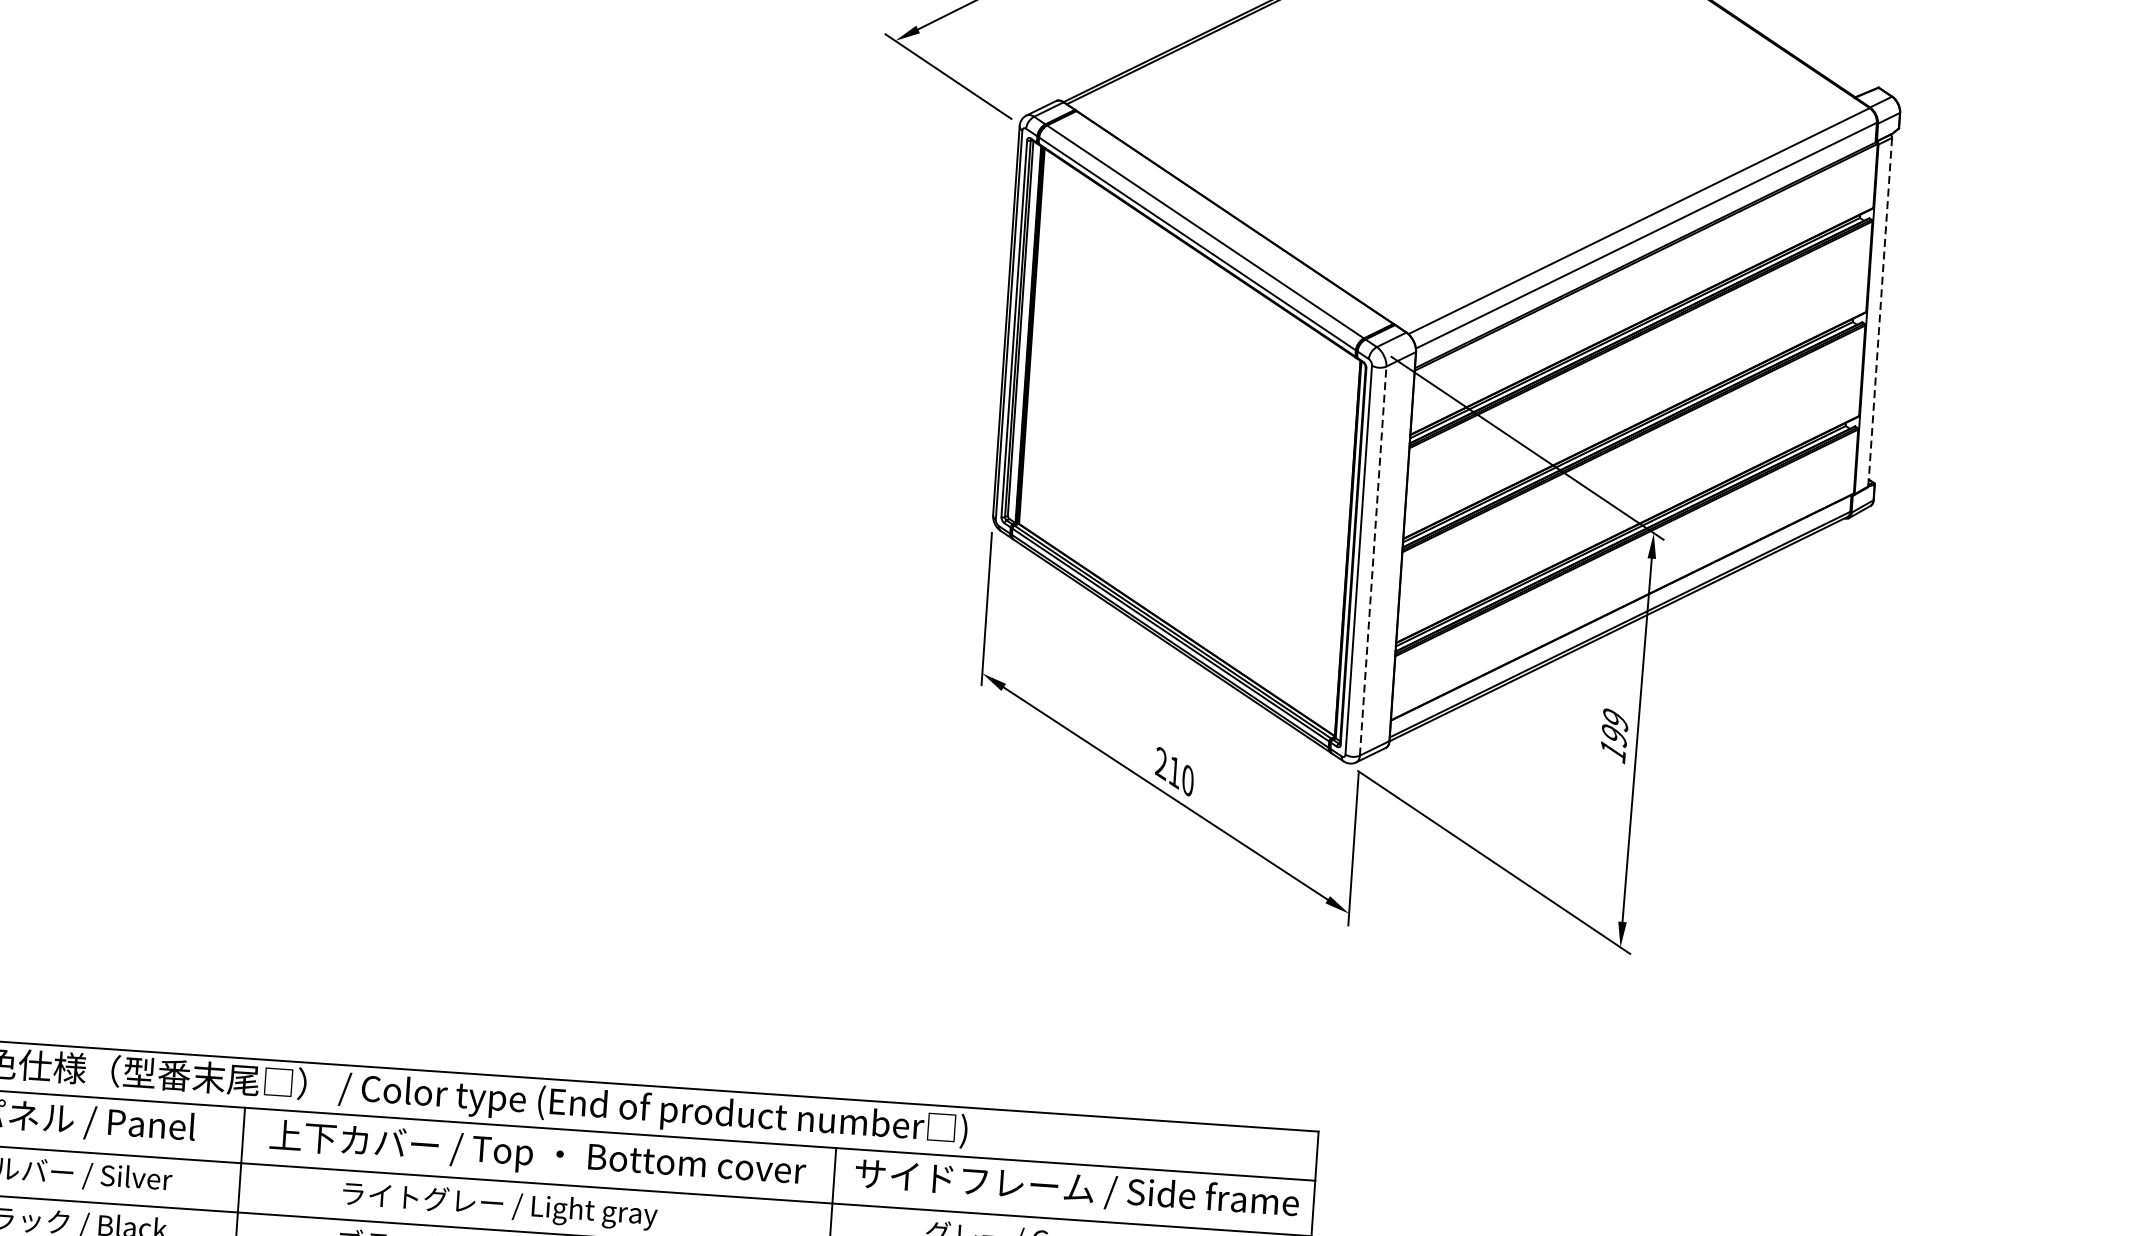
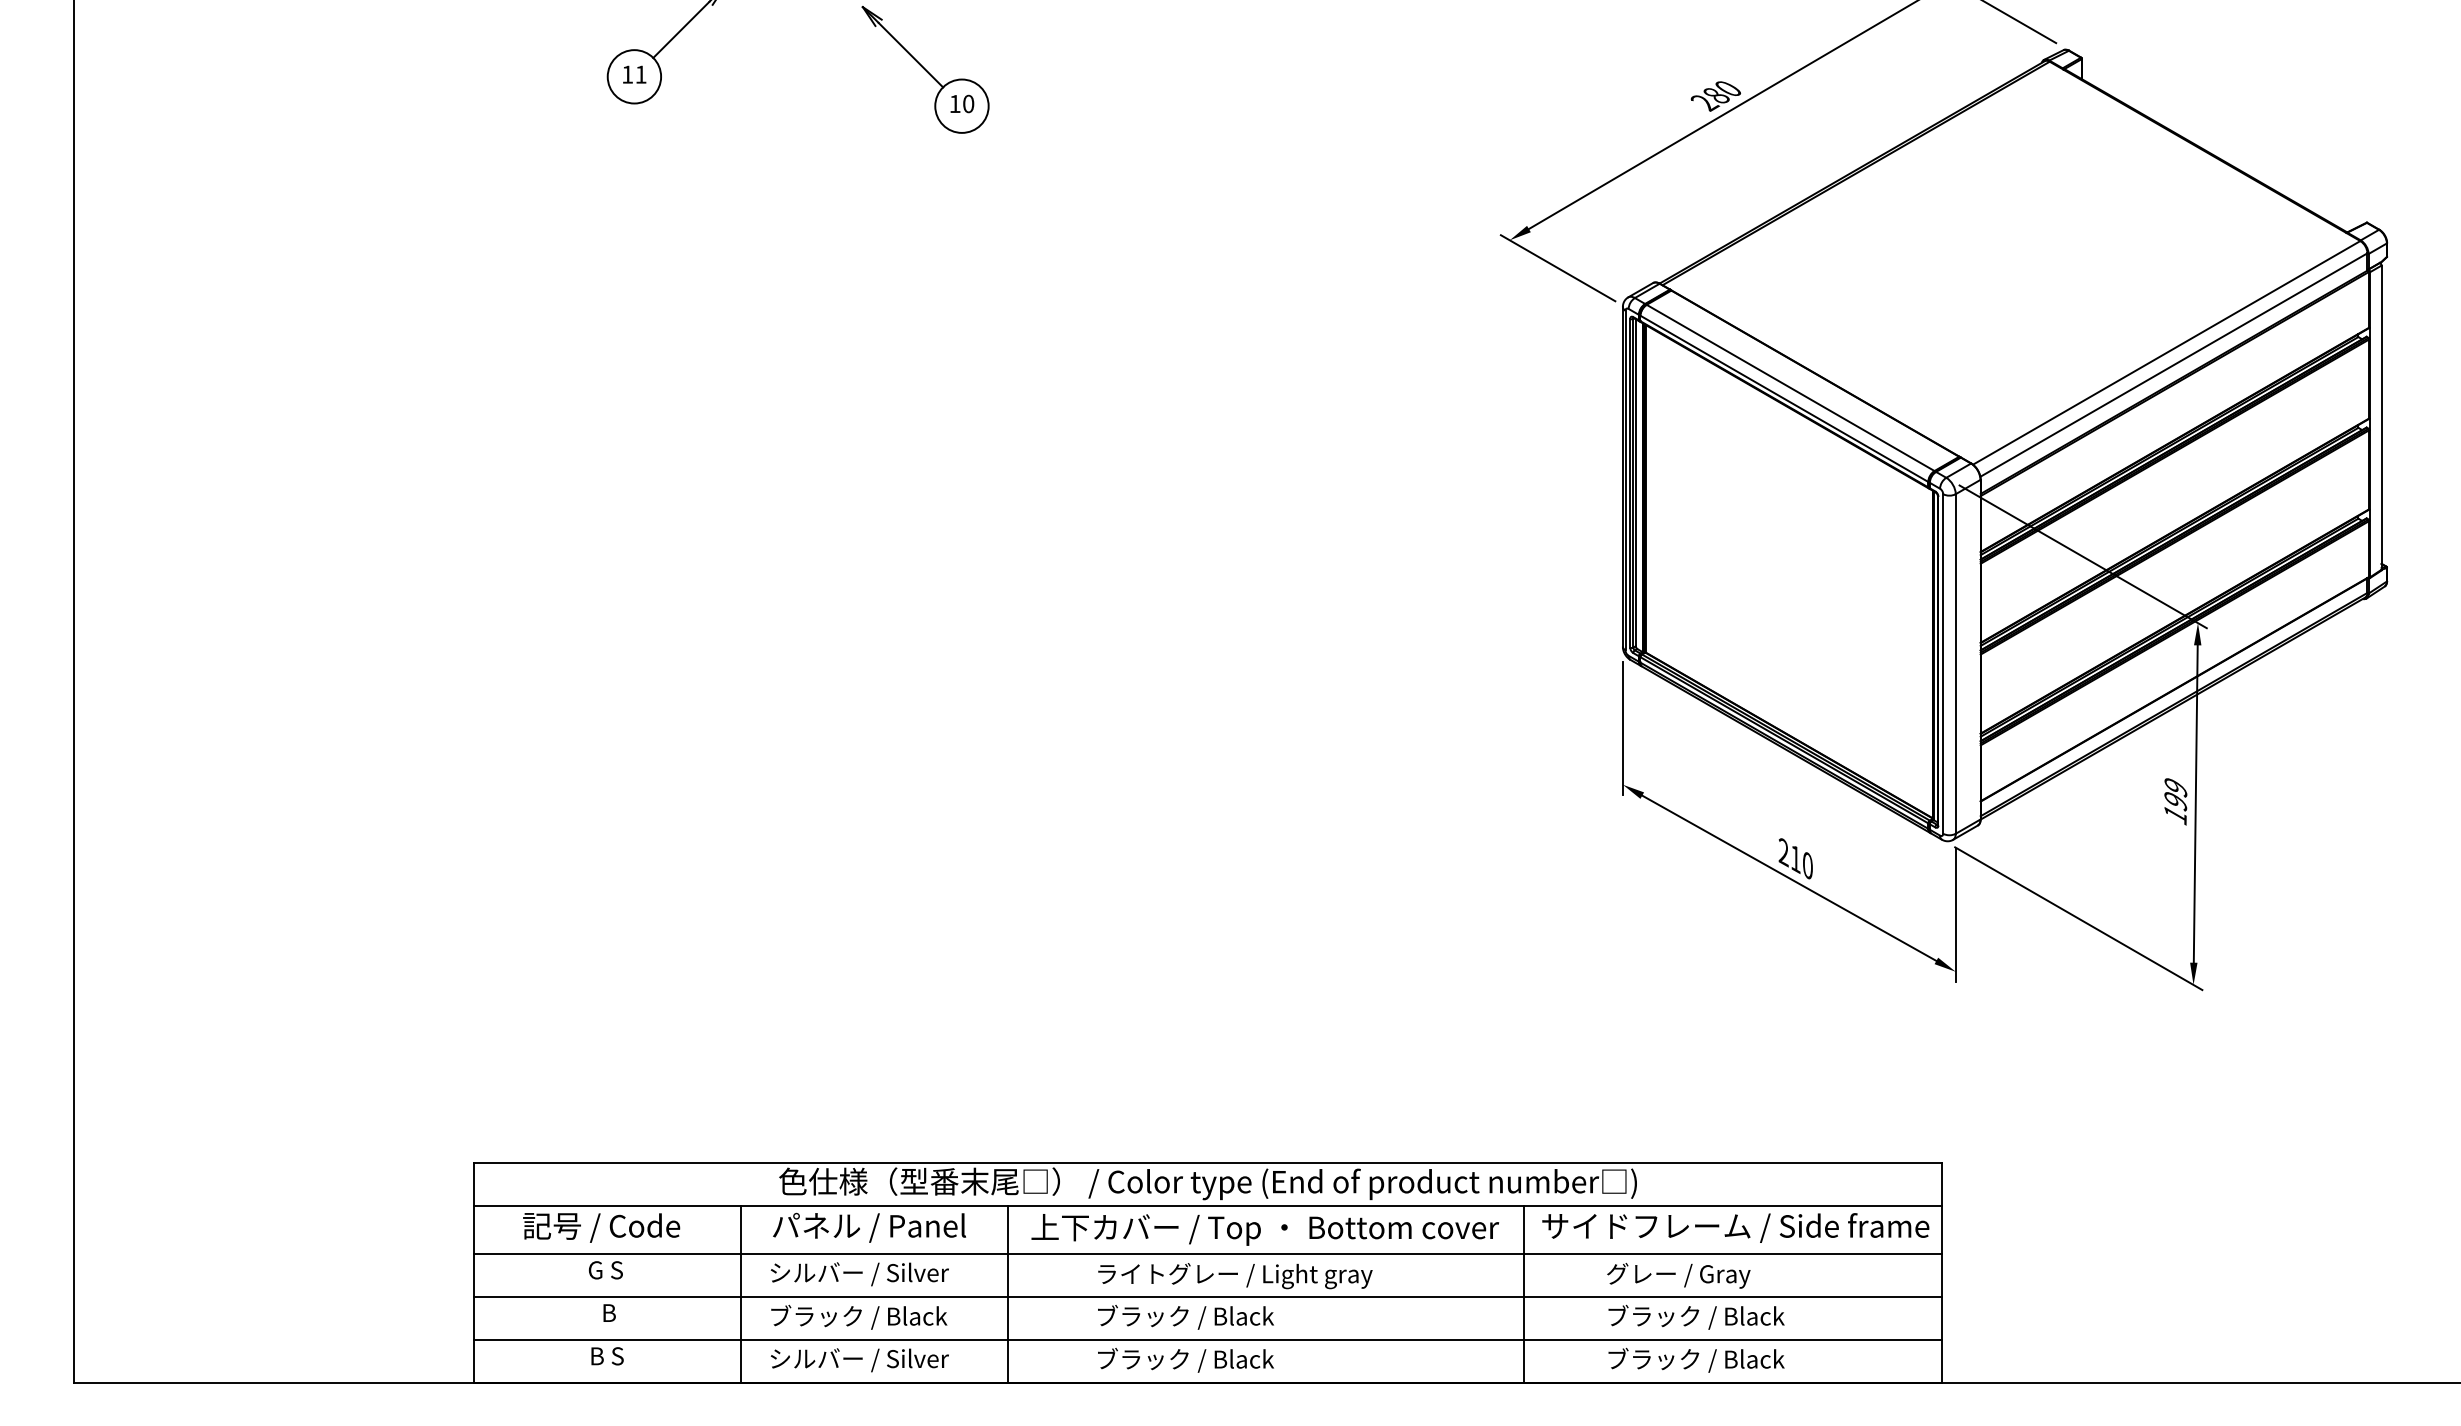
line: (1880, 311) -> (2381, 417), dashed -> solid
line: (1372, 560) -> (1955, 663), dashed -> solid

